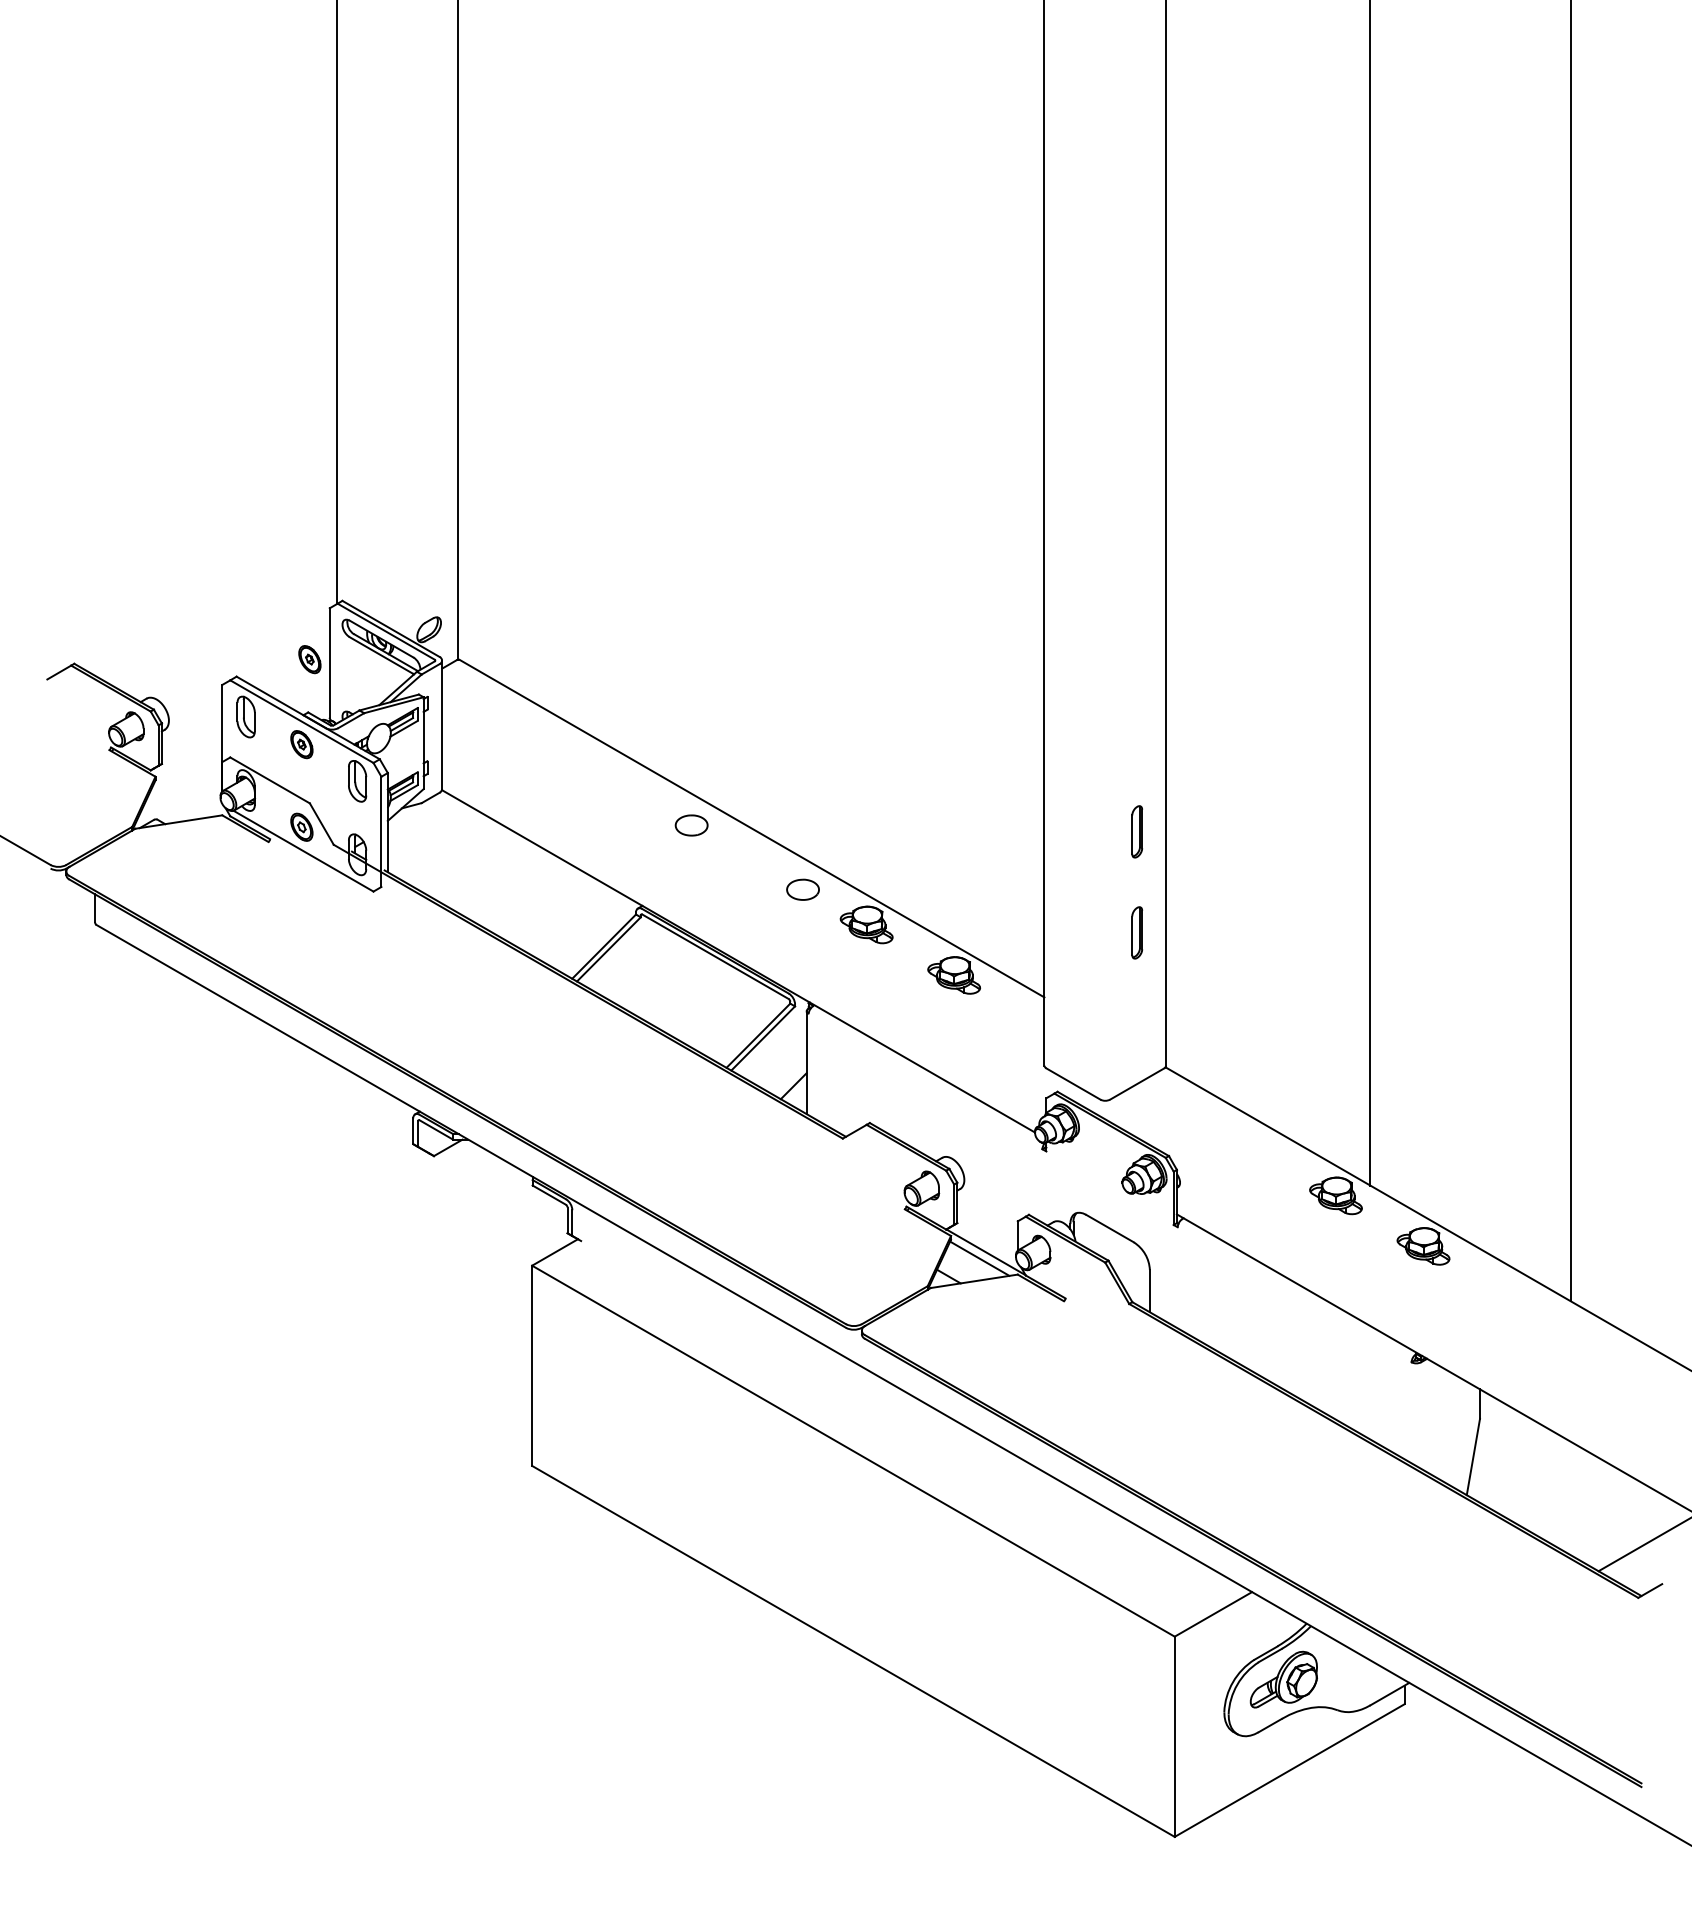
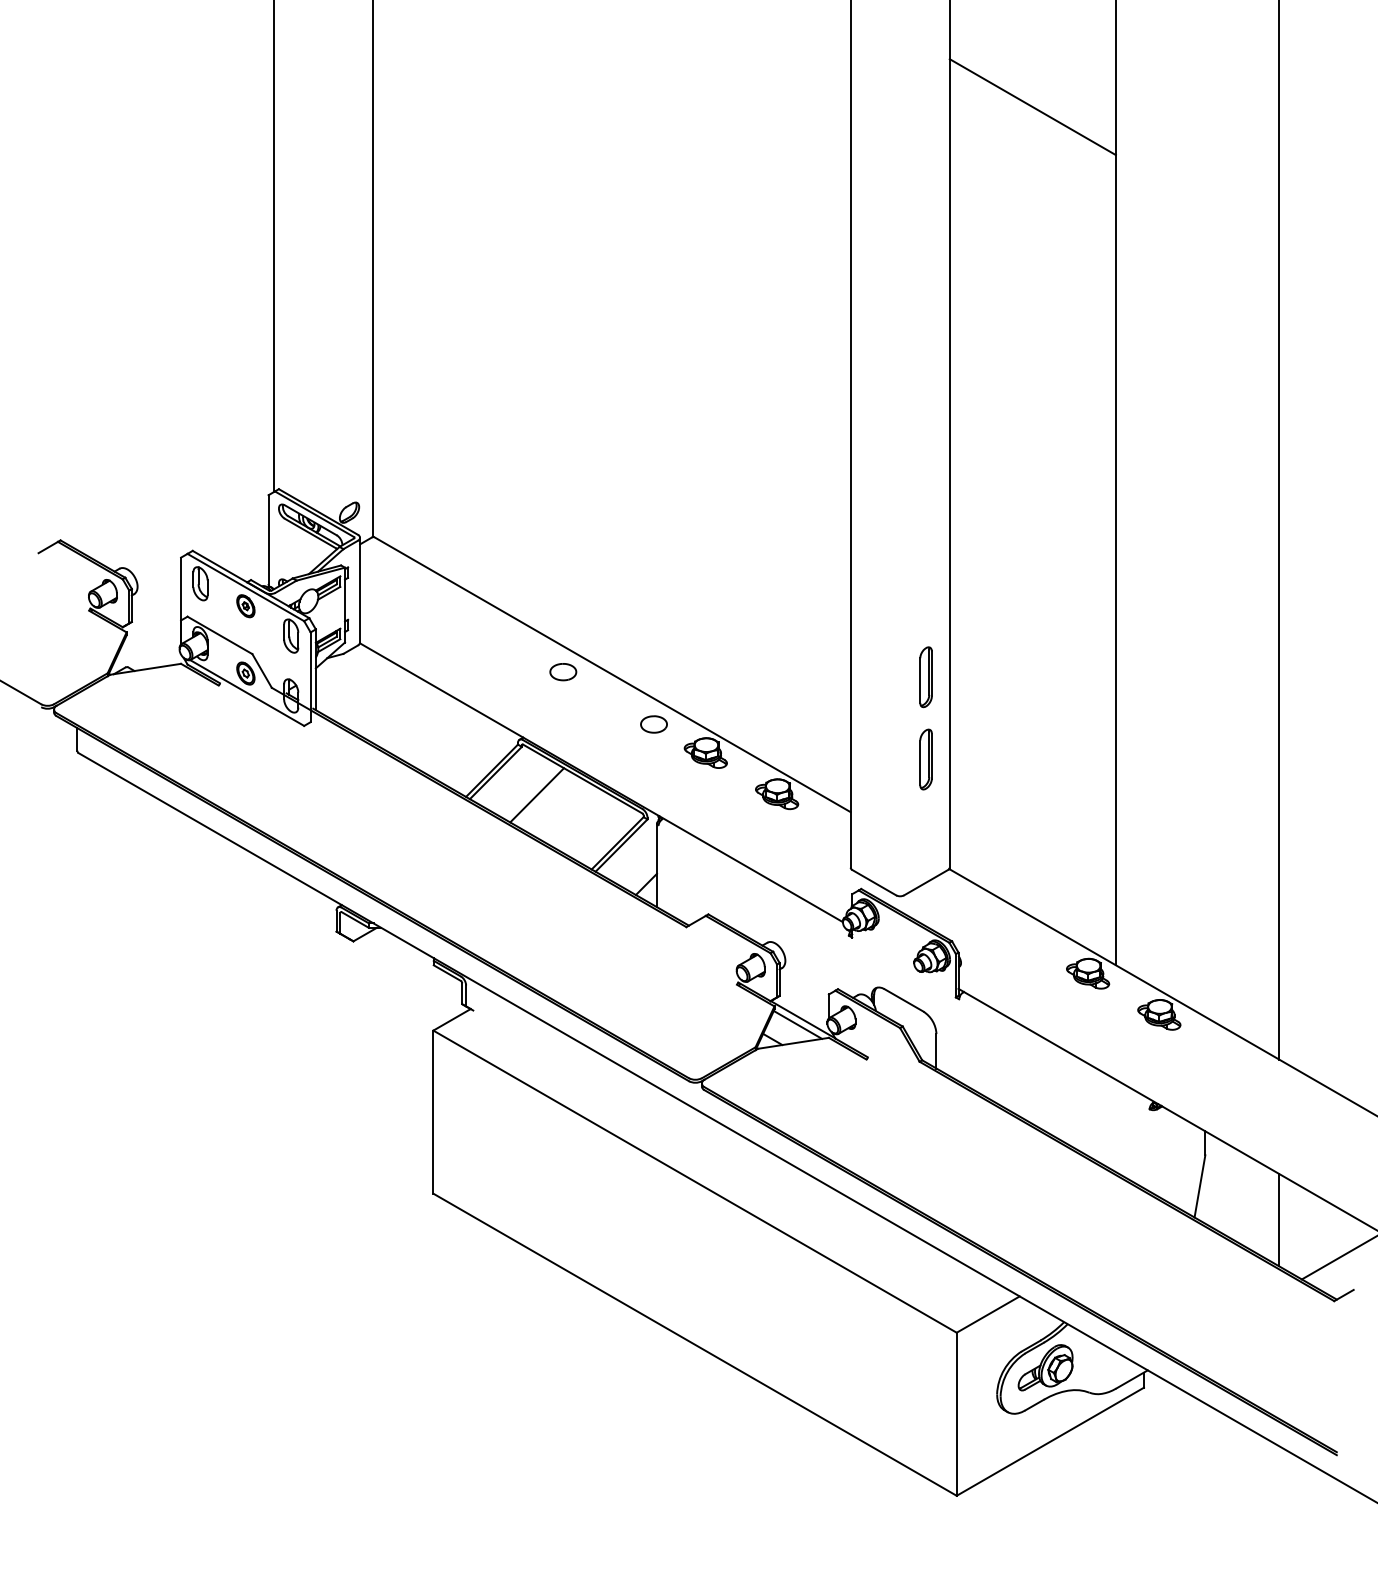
line: (1268, 131) -> (1033, 106), added
part: (309, 659) -> (252, 536), removed
part: (1137, 831) -> (926, 676), size x1.43
part: (1137, 932) -> (926, 759), size x1.43
line: (659, 976) -> (537, 795), added
line: (1570, 1498) -> (1279, 1220), added

